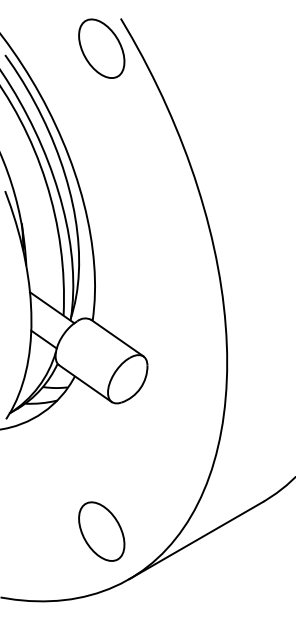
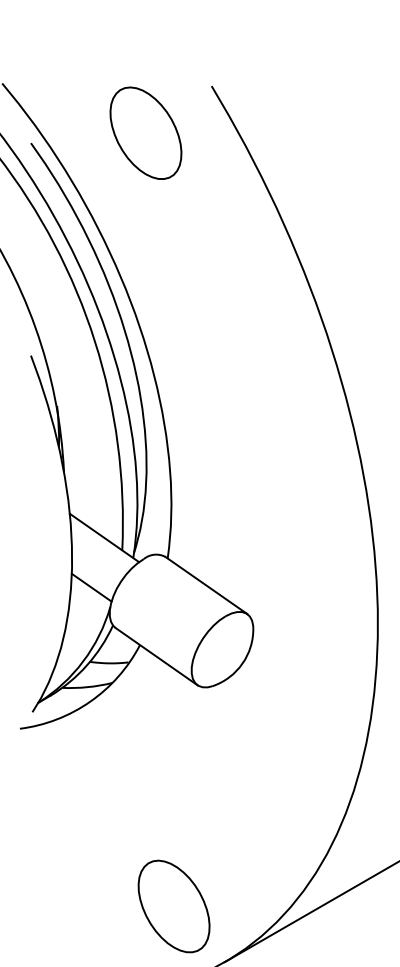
part: (101, 48) -> (145, 132), moved
part: (101, 531) -> (173, 906), moved

